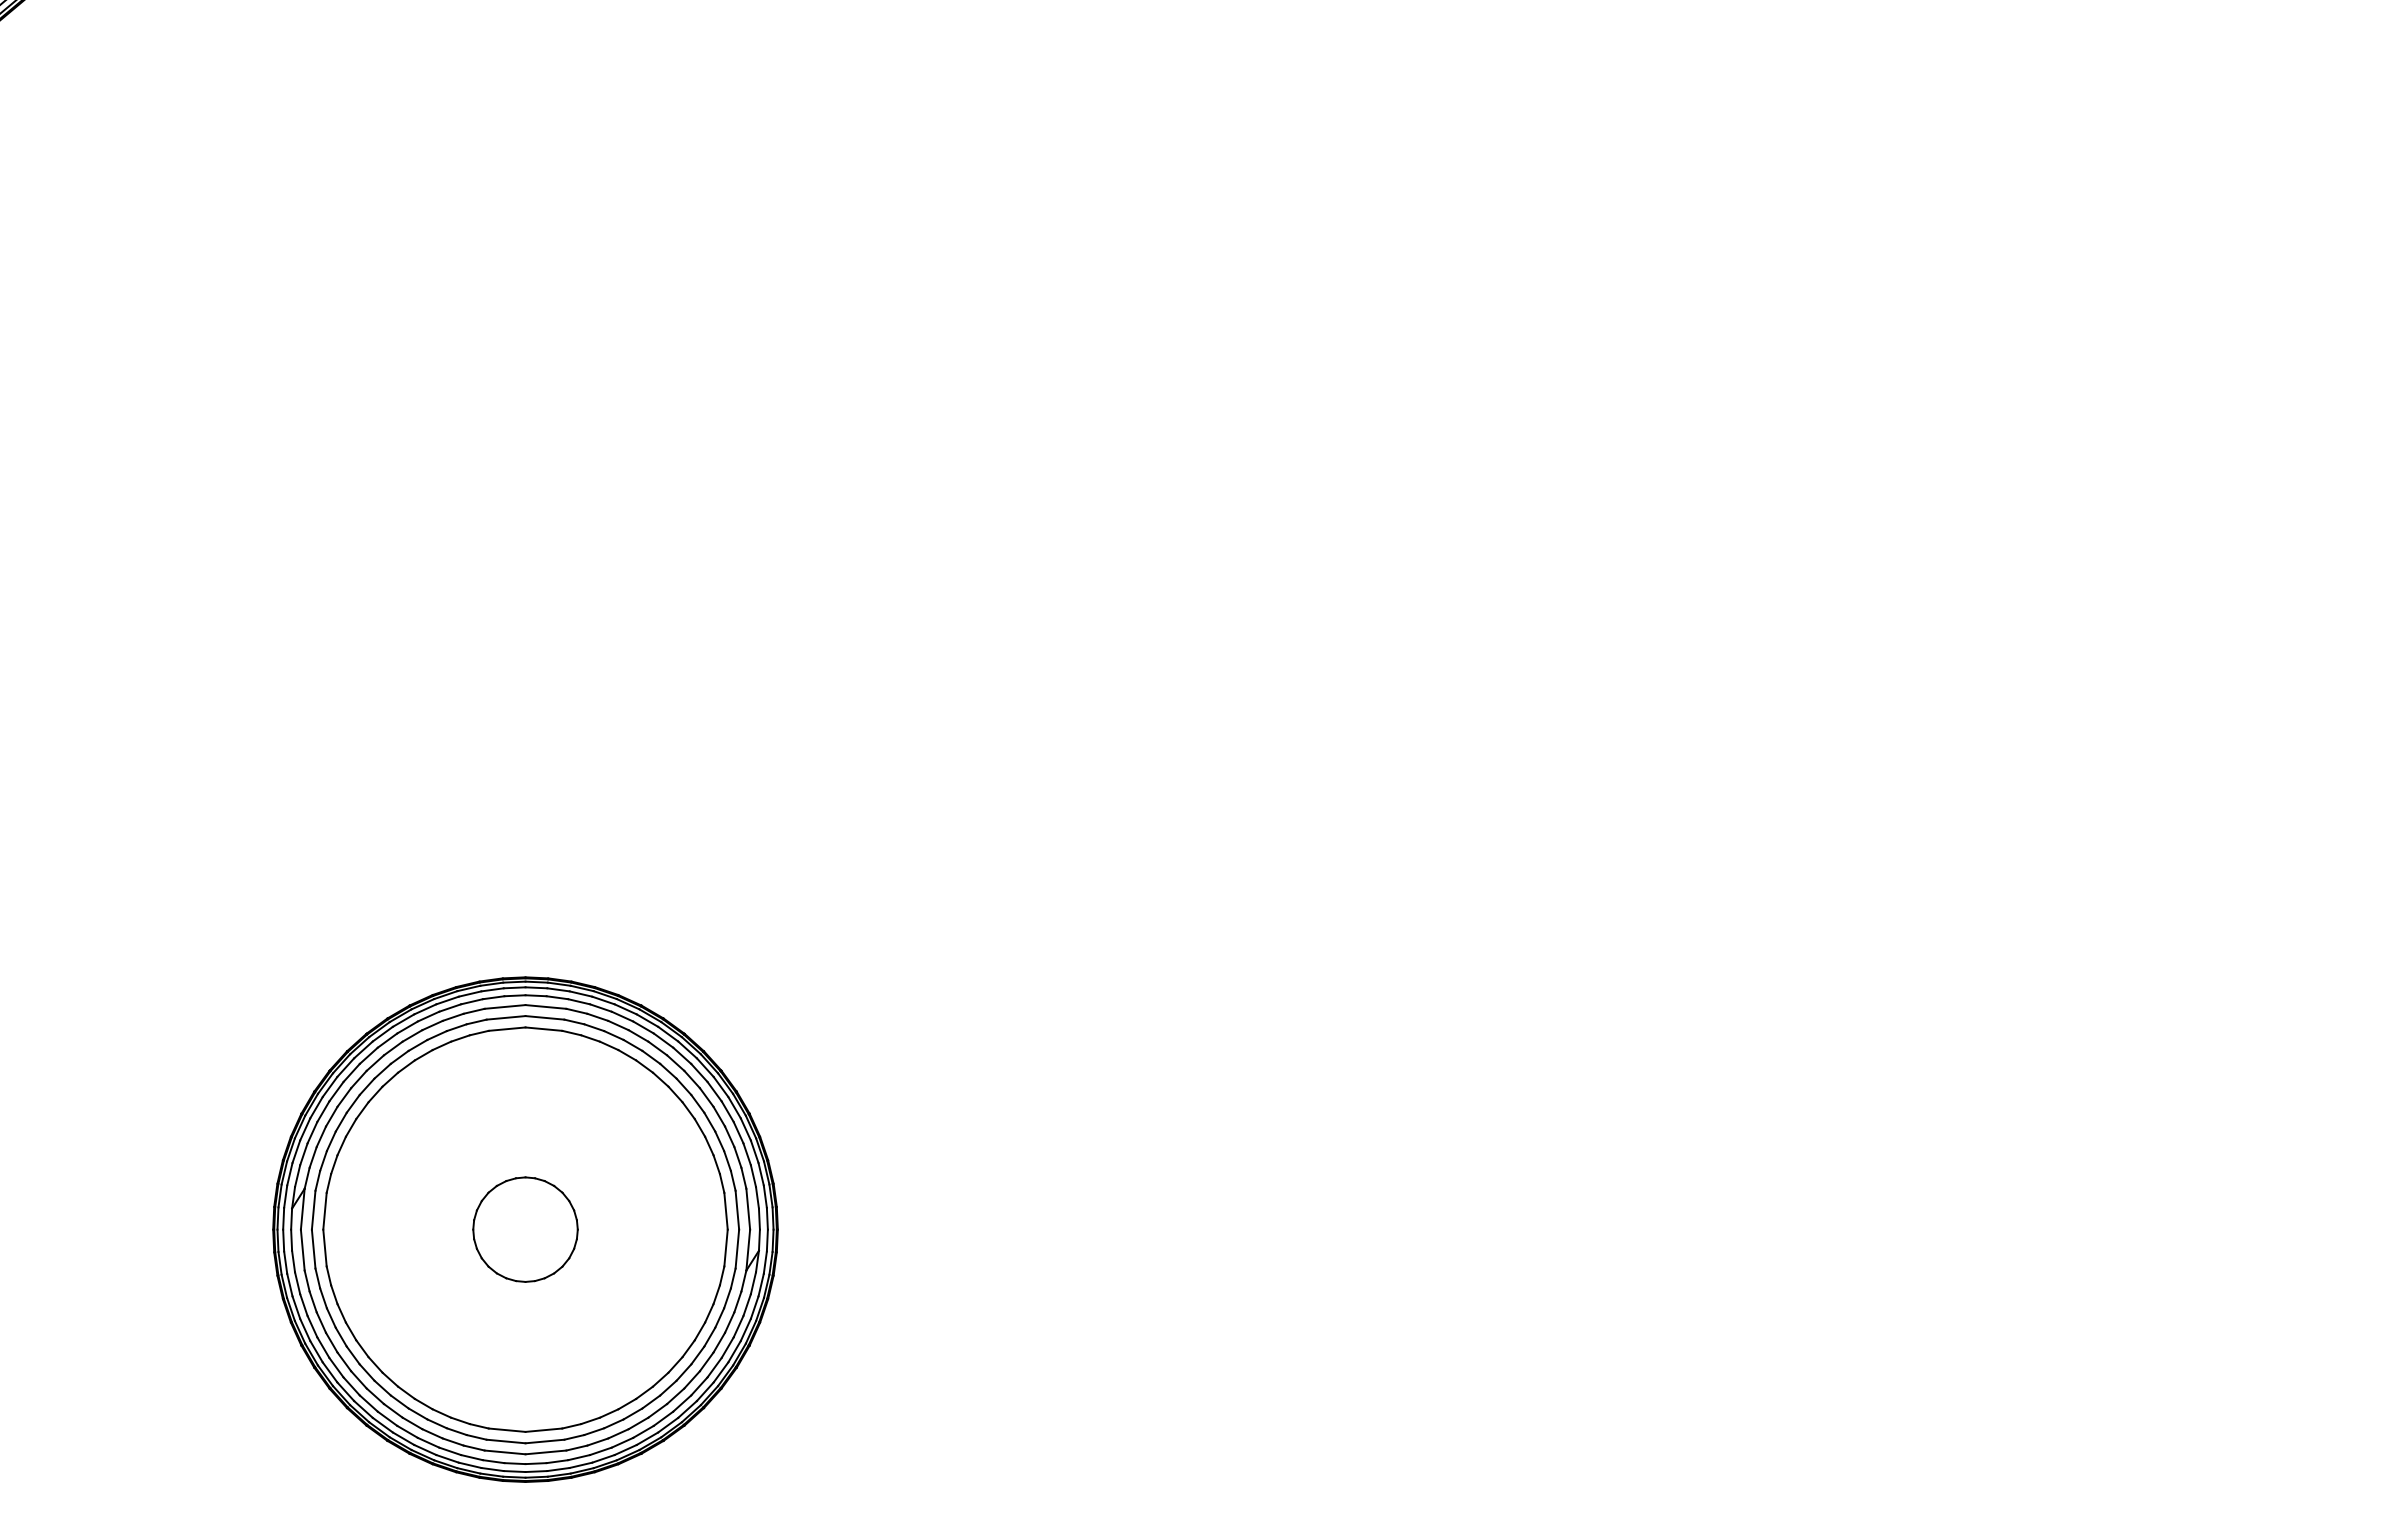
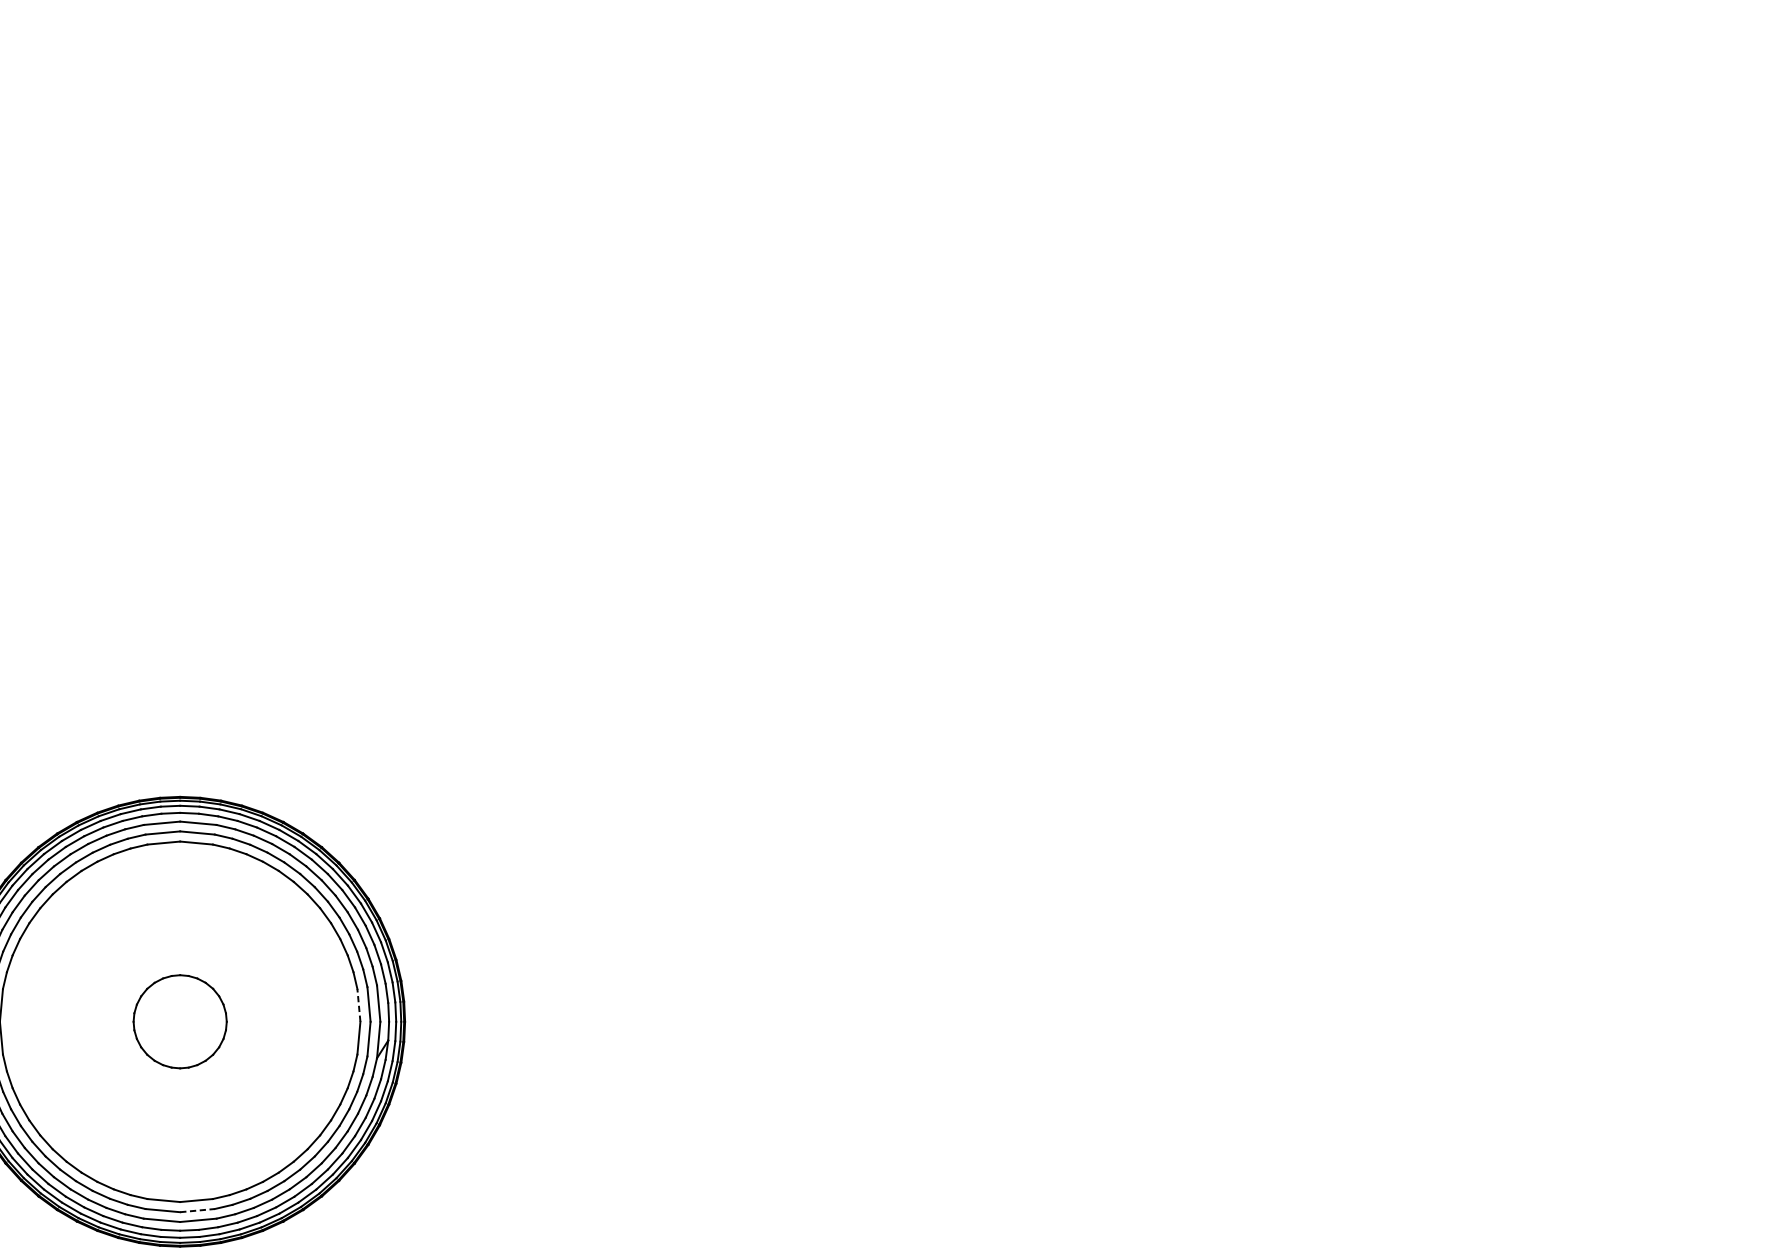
line: (726, 1210) -> (359, 1004), solid -> dashed
line: (544, 1441) -> (197, 1210), solid -> dashed

